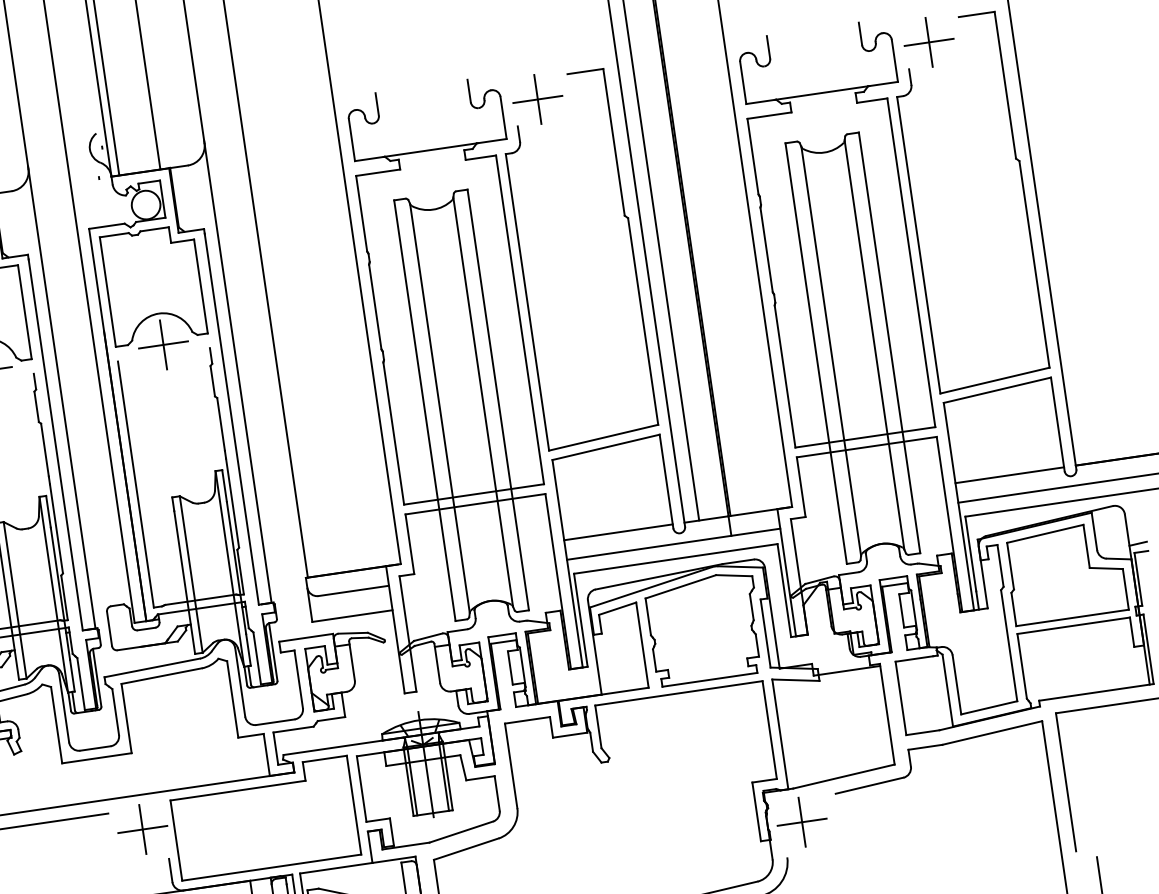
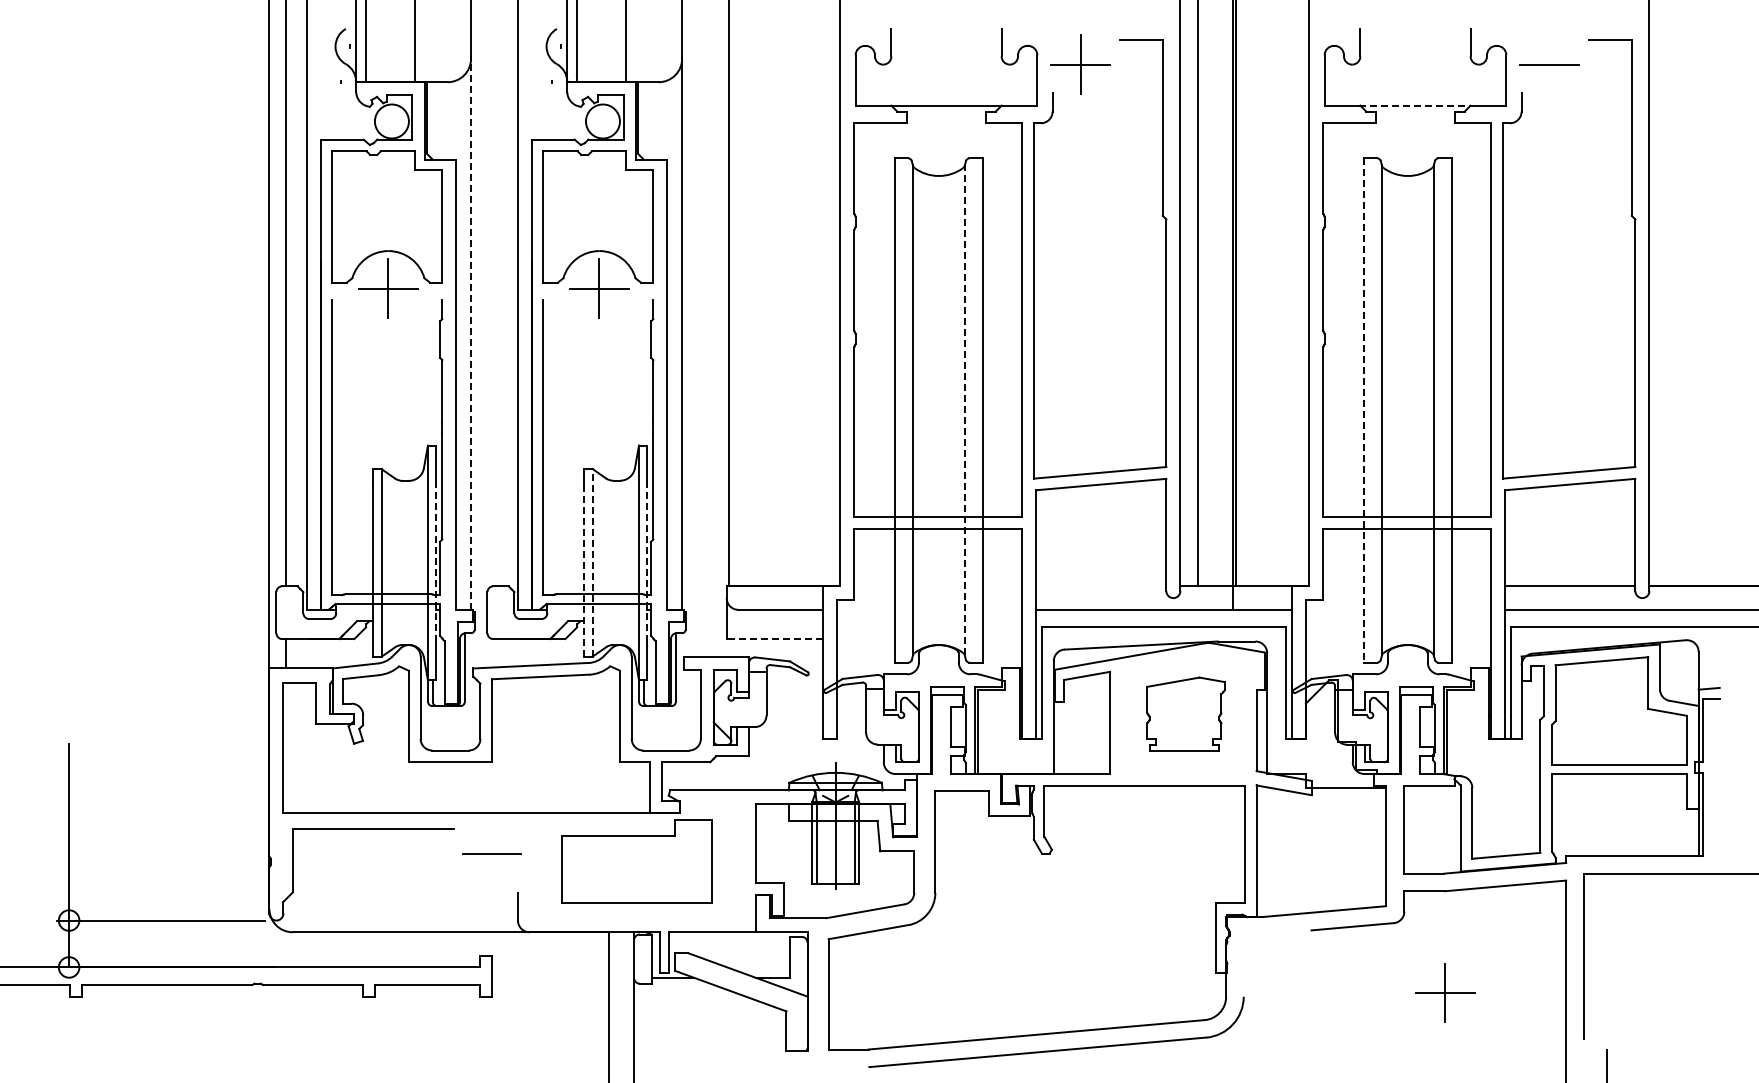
line: (928, 42) -> (1549, 64), removed
line: (822, 92) -> (1415, 105), solid -> dashed
line: (815, 354) -> (1363, 411), solid -> dashed
line: (62, 397) -> (471, 333), solid -> dashed
line: (482, 401) -> (964, 409), solid -> dashed
line: (618, 532) -> (1101, 586), removed
line: (236, 567) -> (646, 562), solid -> dashed
line: (191, 574) -> (592, 562), solid -> dashed
line: (184, 582) -> (583, 571), solid -> dashed
line: (60, 593) -> (435, 562), solid -> dashed
line: (352, 616) -> (774, 639), solid -> dashed
part: (704, 628) -> (1185, 713), size x0.6
part: (264, 818) -> (636, 861), size x0.7
part: (802, 821) -> (1445, 992), moved
line: (143, 829) -> (492, 853), removed

